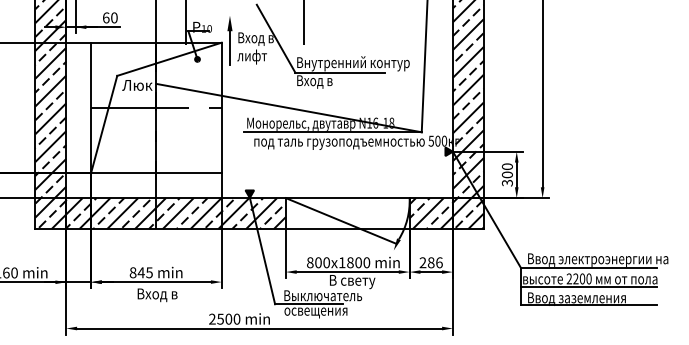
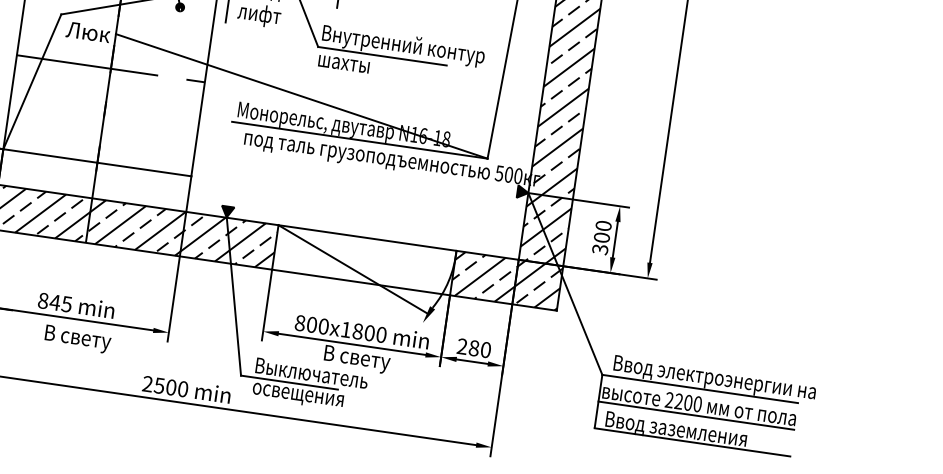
text: (314, 81) -> (343, 63), Вход в -> шахты
text: (439, 262) -> (486, 349), 286 -> 280
text: (164, 296) -> (83, 341), Вход в -> В свету

